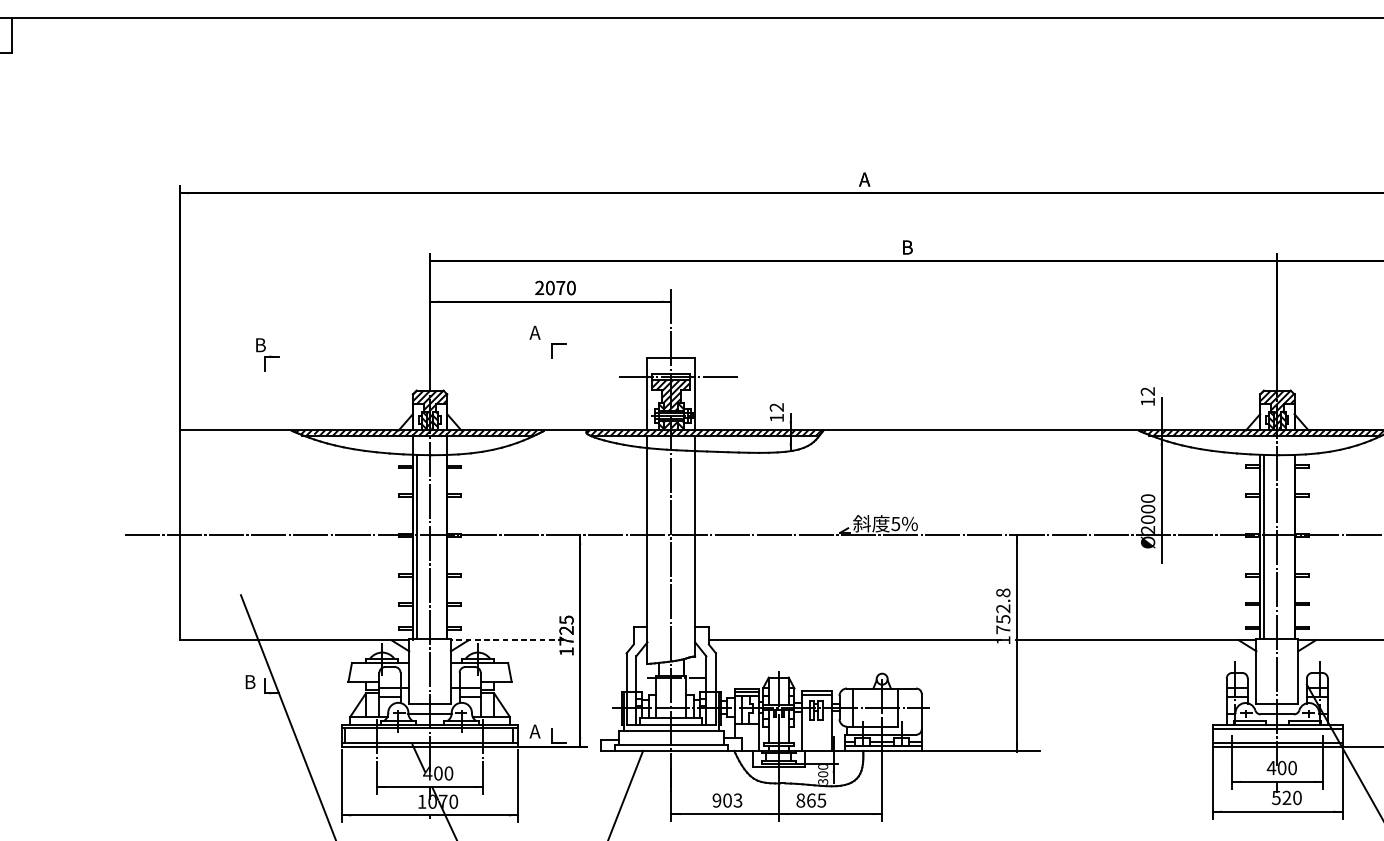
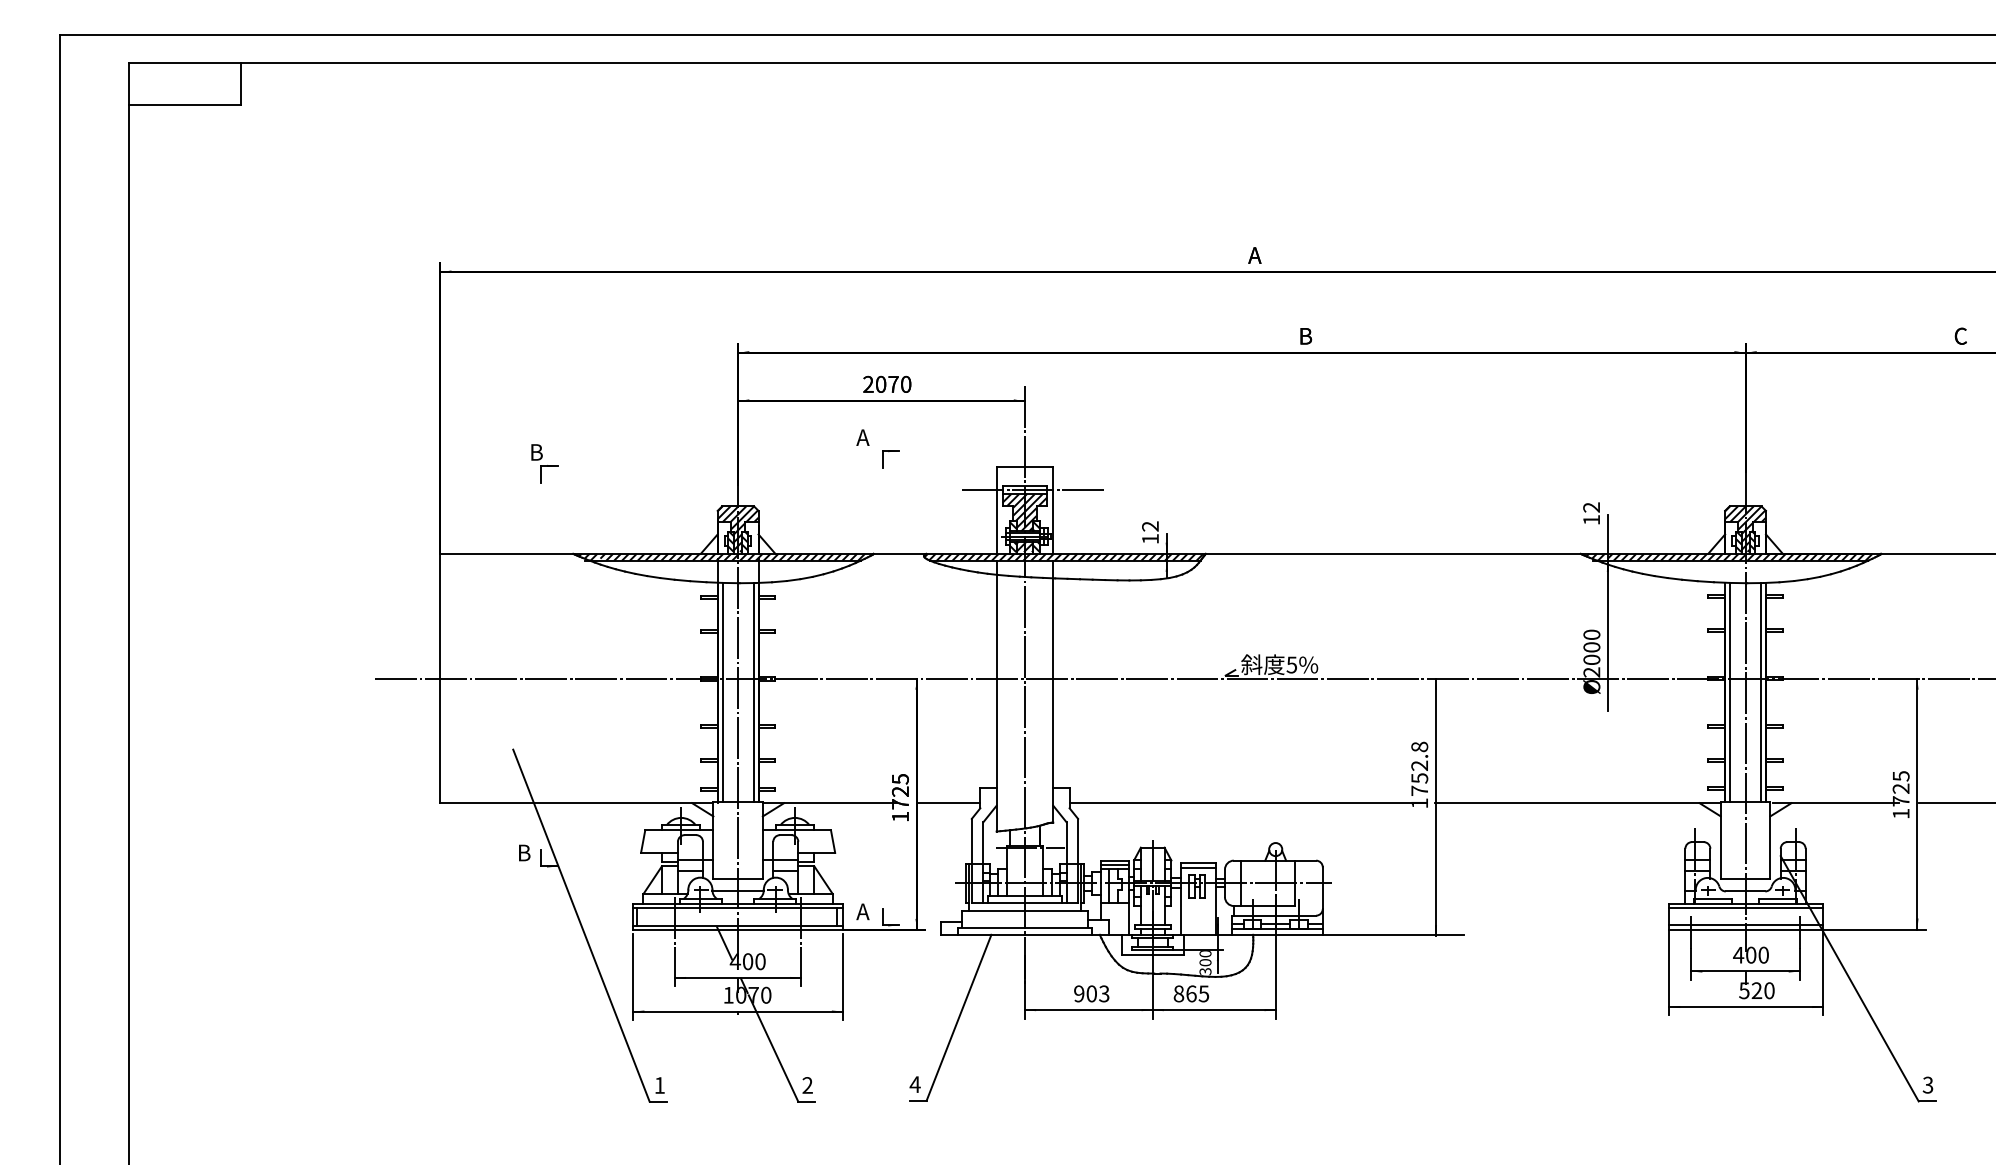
line: (443, 547) -> (753, 692), added
line: (1290, 547) -> (1761, 692), added
line: (506, 640) -> (829, 803), dashed -> solid
line: (607, 640) -> (948, 803), added

